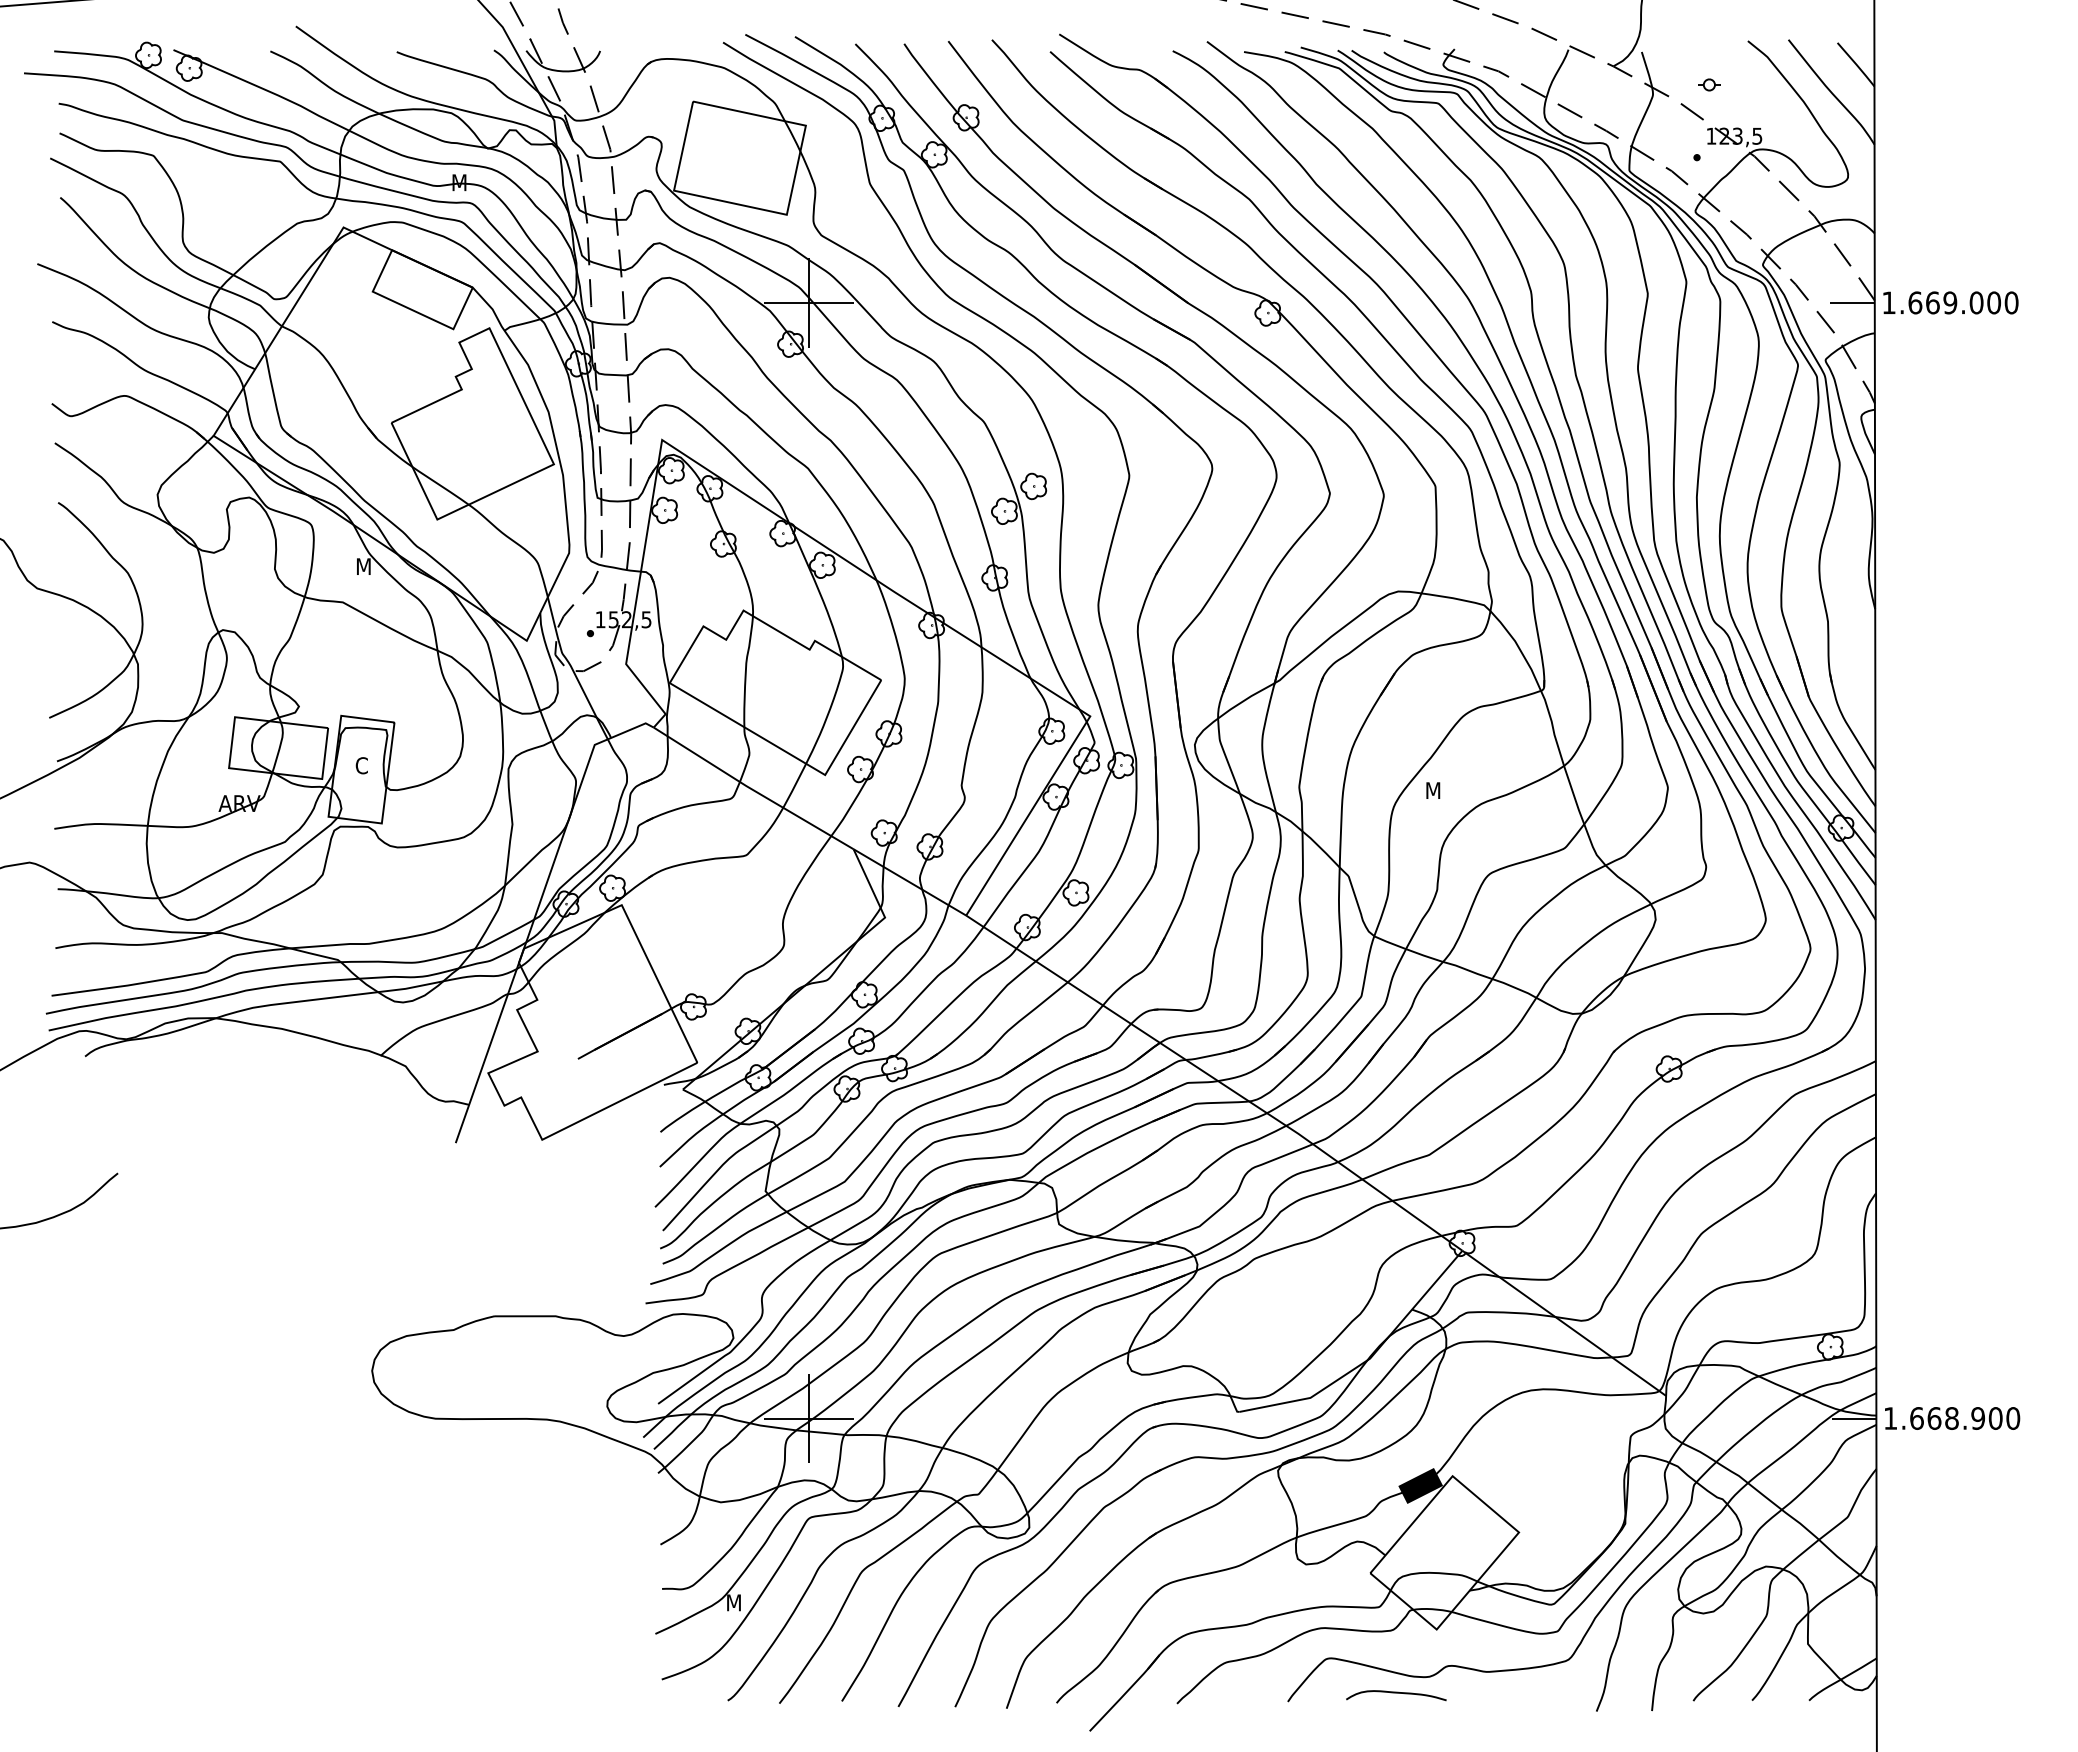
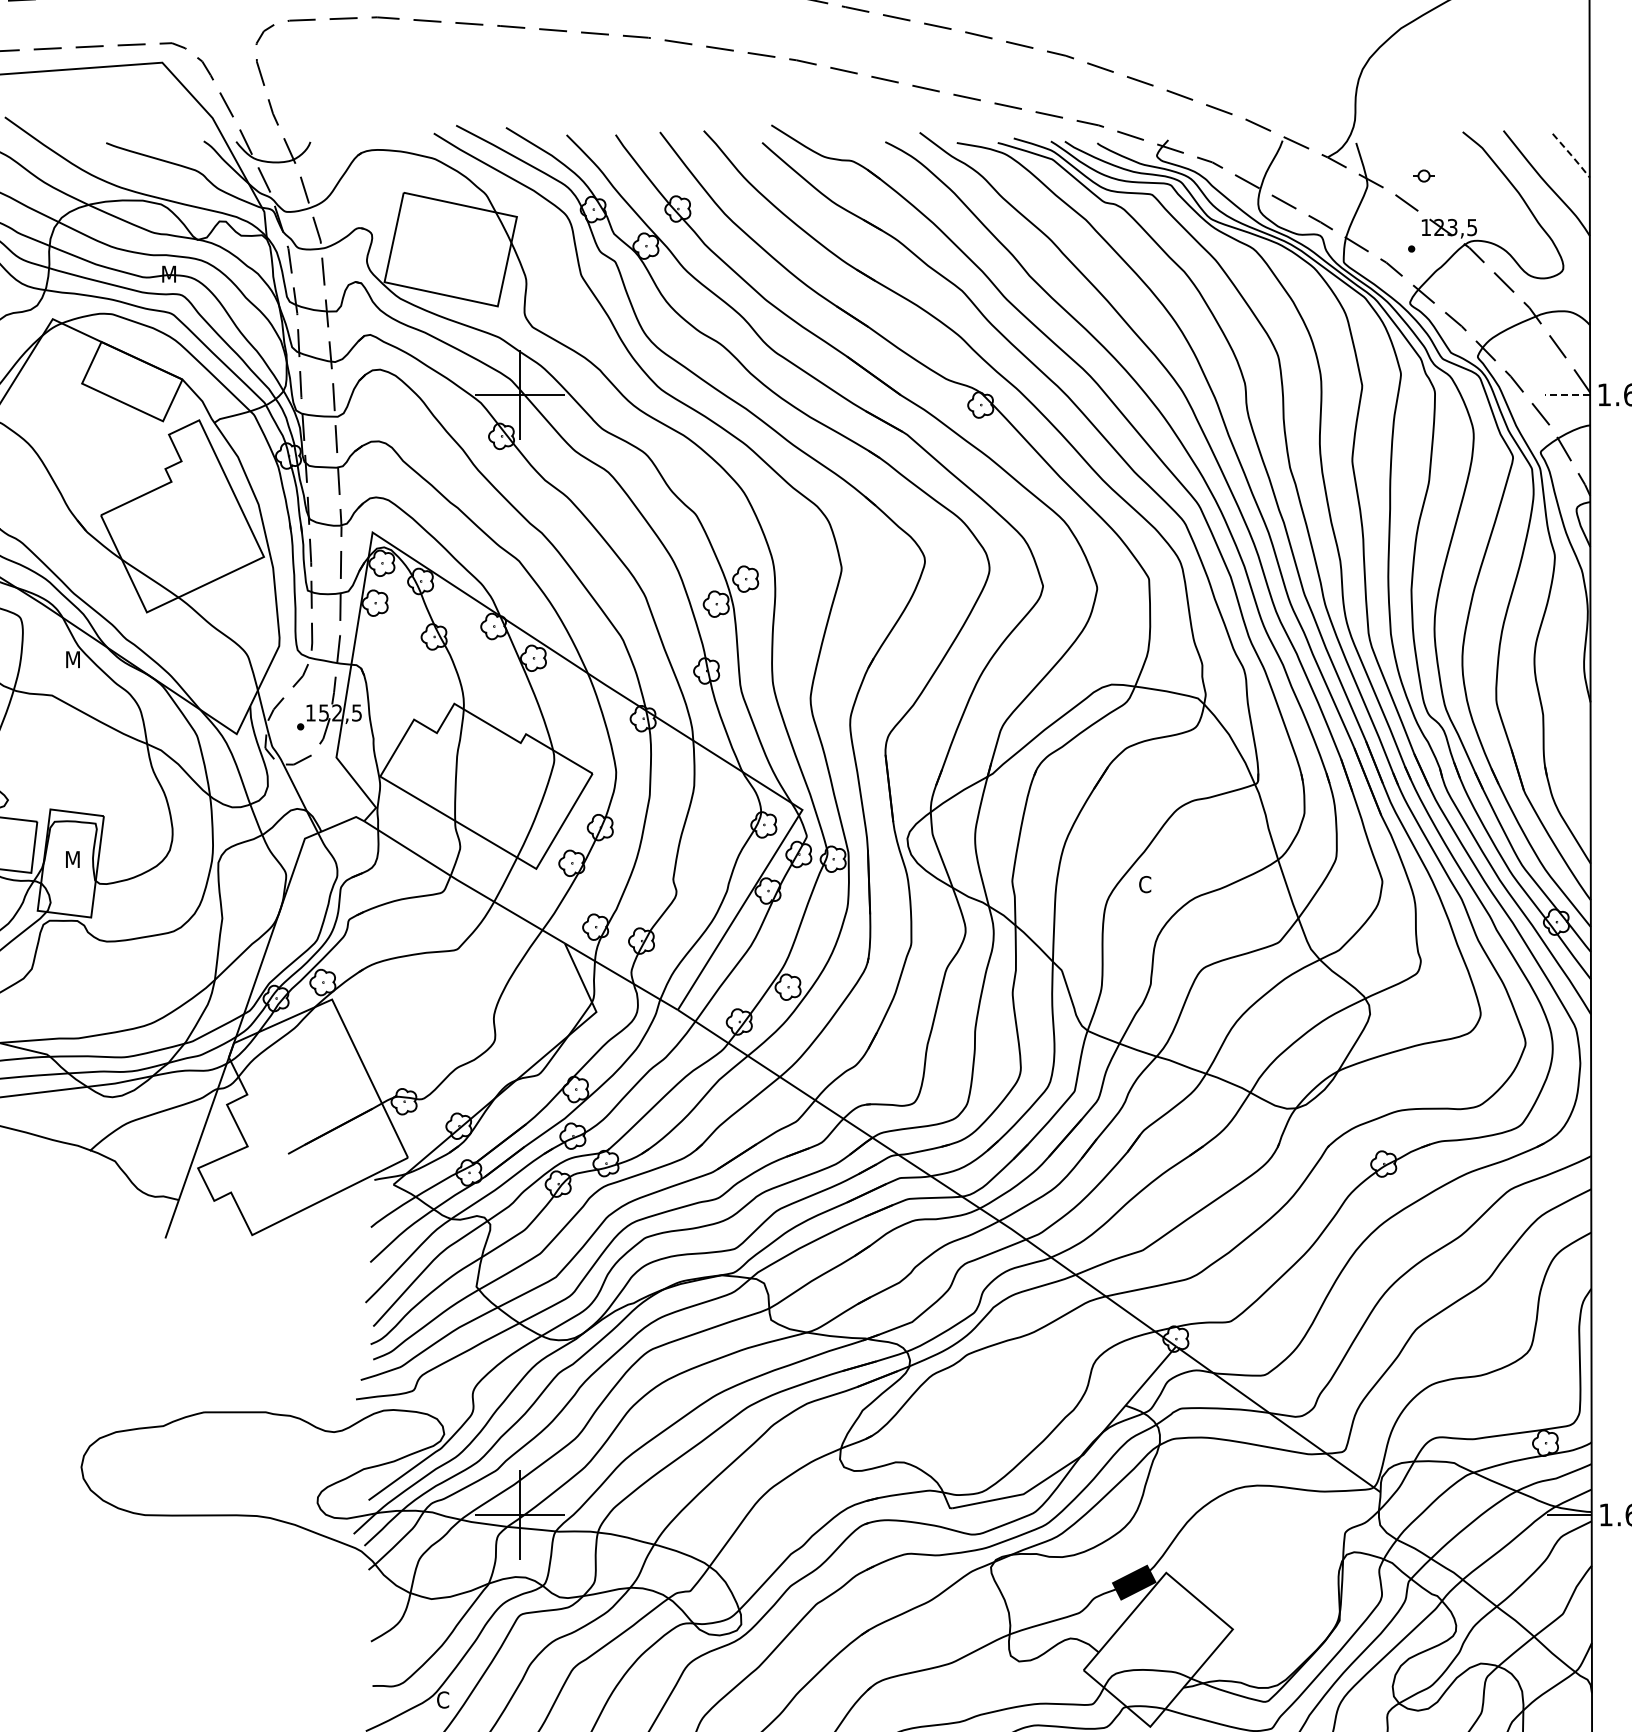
line: (1857, 65) -> (1572, 156), solid -> dashed
line: (1851, 302) -> (1566, 394), solid -> dashed
text: (362, 765) -> (71, 859), C -> M
text: (1432, 790) -> (1146, 884), M -> C
text: (733, 1602) -> (444, 1699), M -> C

